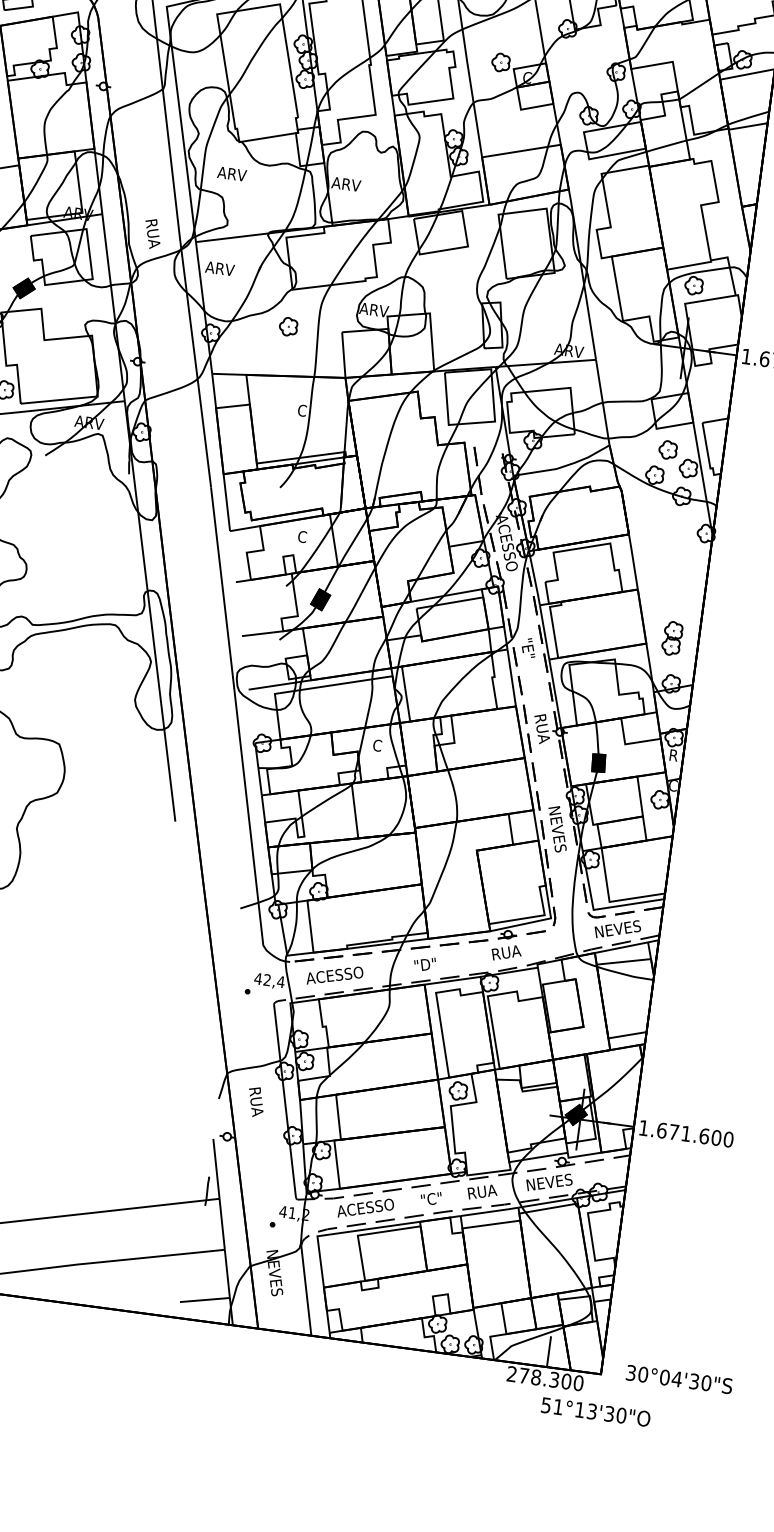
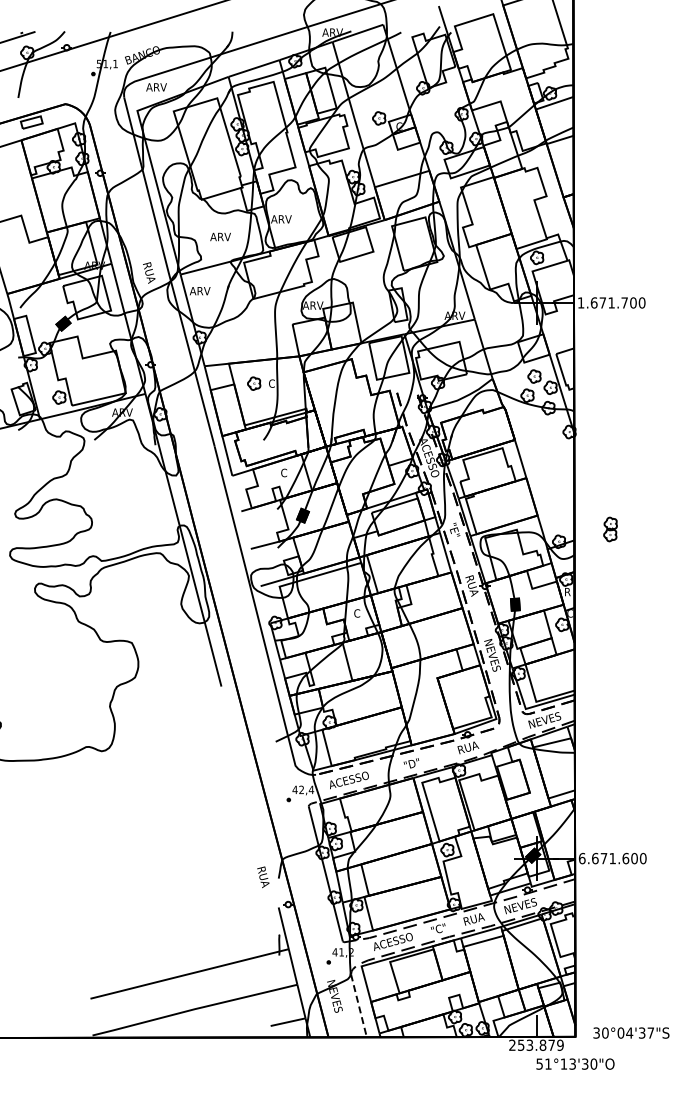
text: (232, 173) -> (220, 236), moved
part: (289, 326) -> (254, 383), moved
part: (672, 638) -> (610, 529), moved
text: (256, 1102) -> (263, 877), moved
text: (642, 1127) -> (581, 858), 1.671.600 -> 6.671.600
line: (306, 1291) -> (359, 1006), solid -> dashed
text: (551, 1378) -> (540, 1044), 278.300 -> 253.879
text: (706, 1382) -> (650, 1032), 30°04'30"S -> 30°04'37"S

